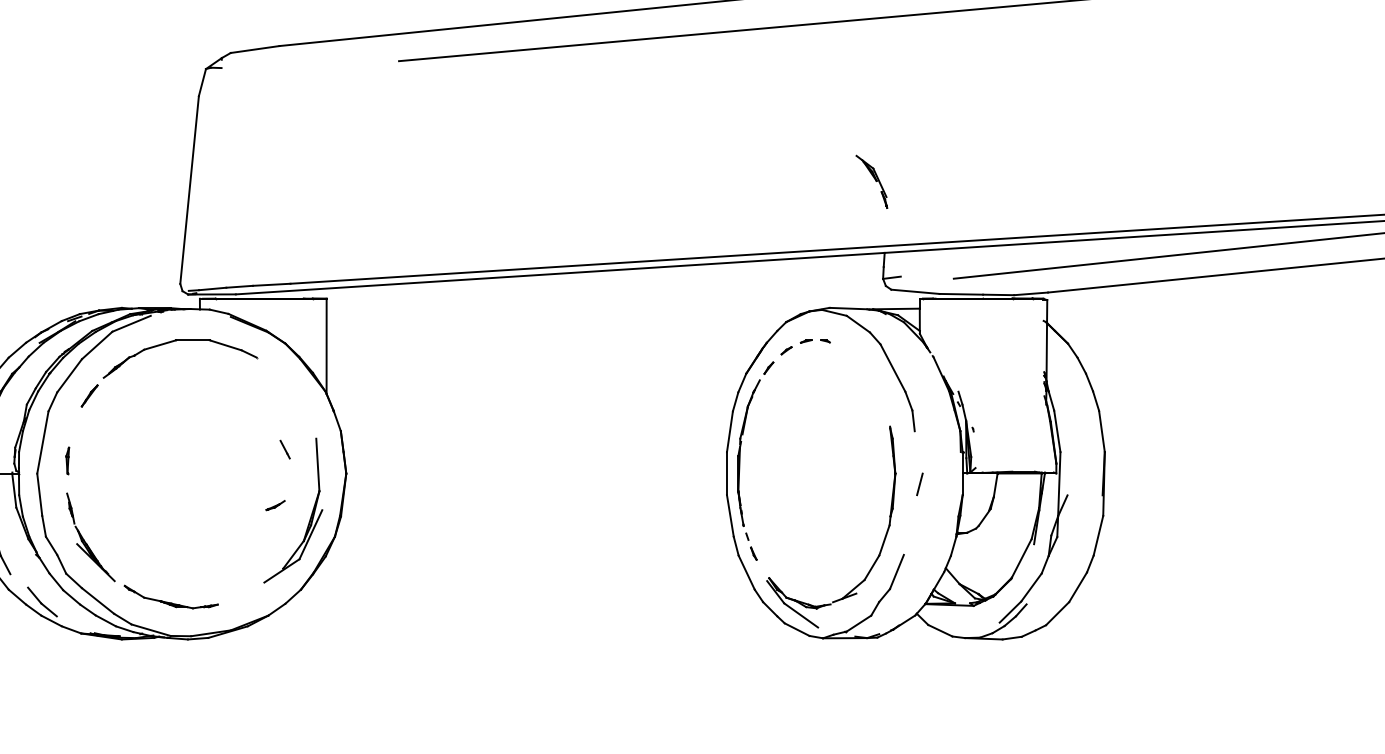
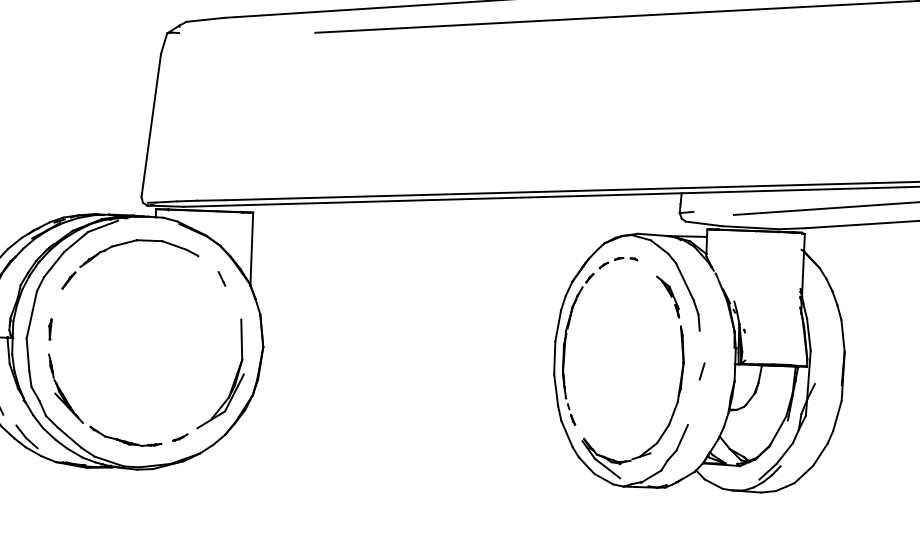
part: (871, 181) -> (667, 296), moved
line: (284, 449) -> (221, 278), moved
line: (275, 505) -> (180, 437), moved

